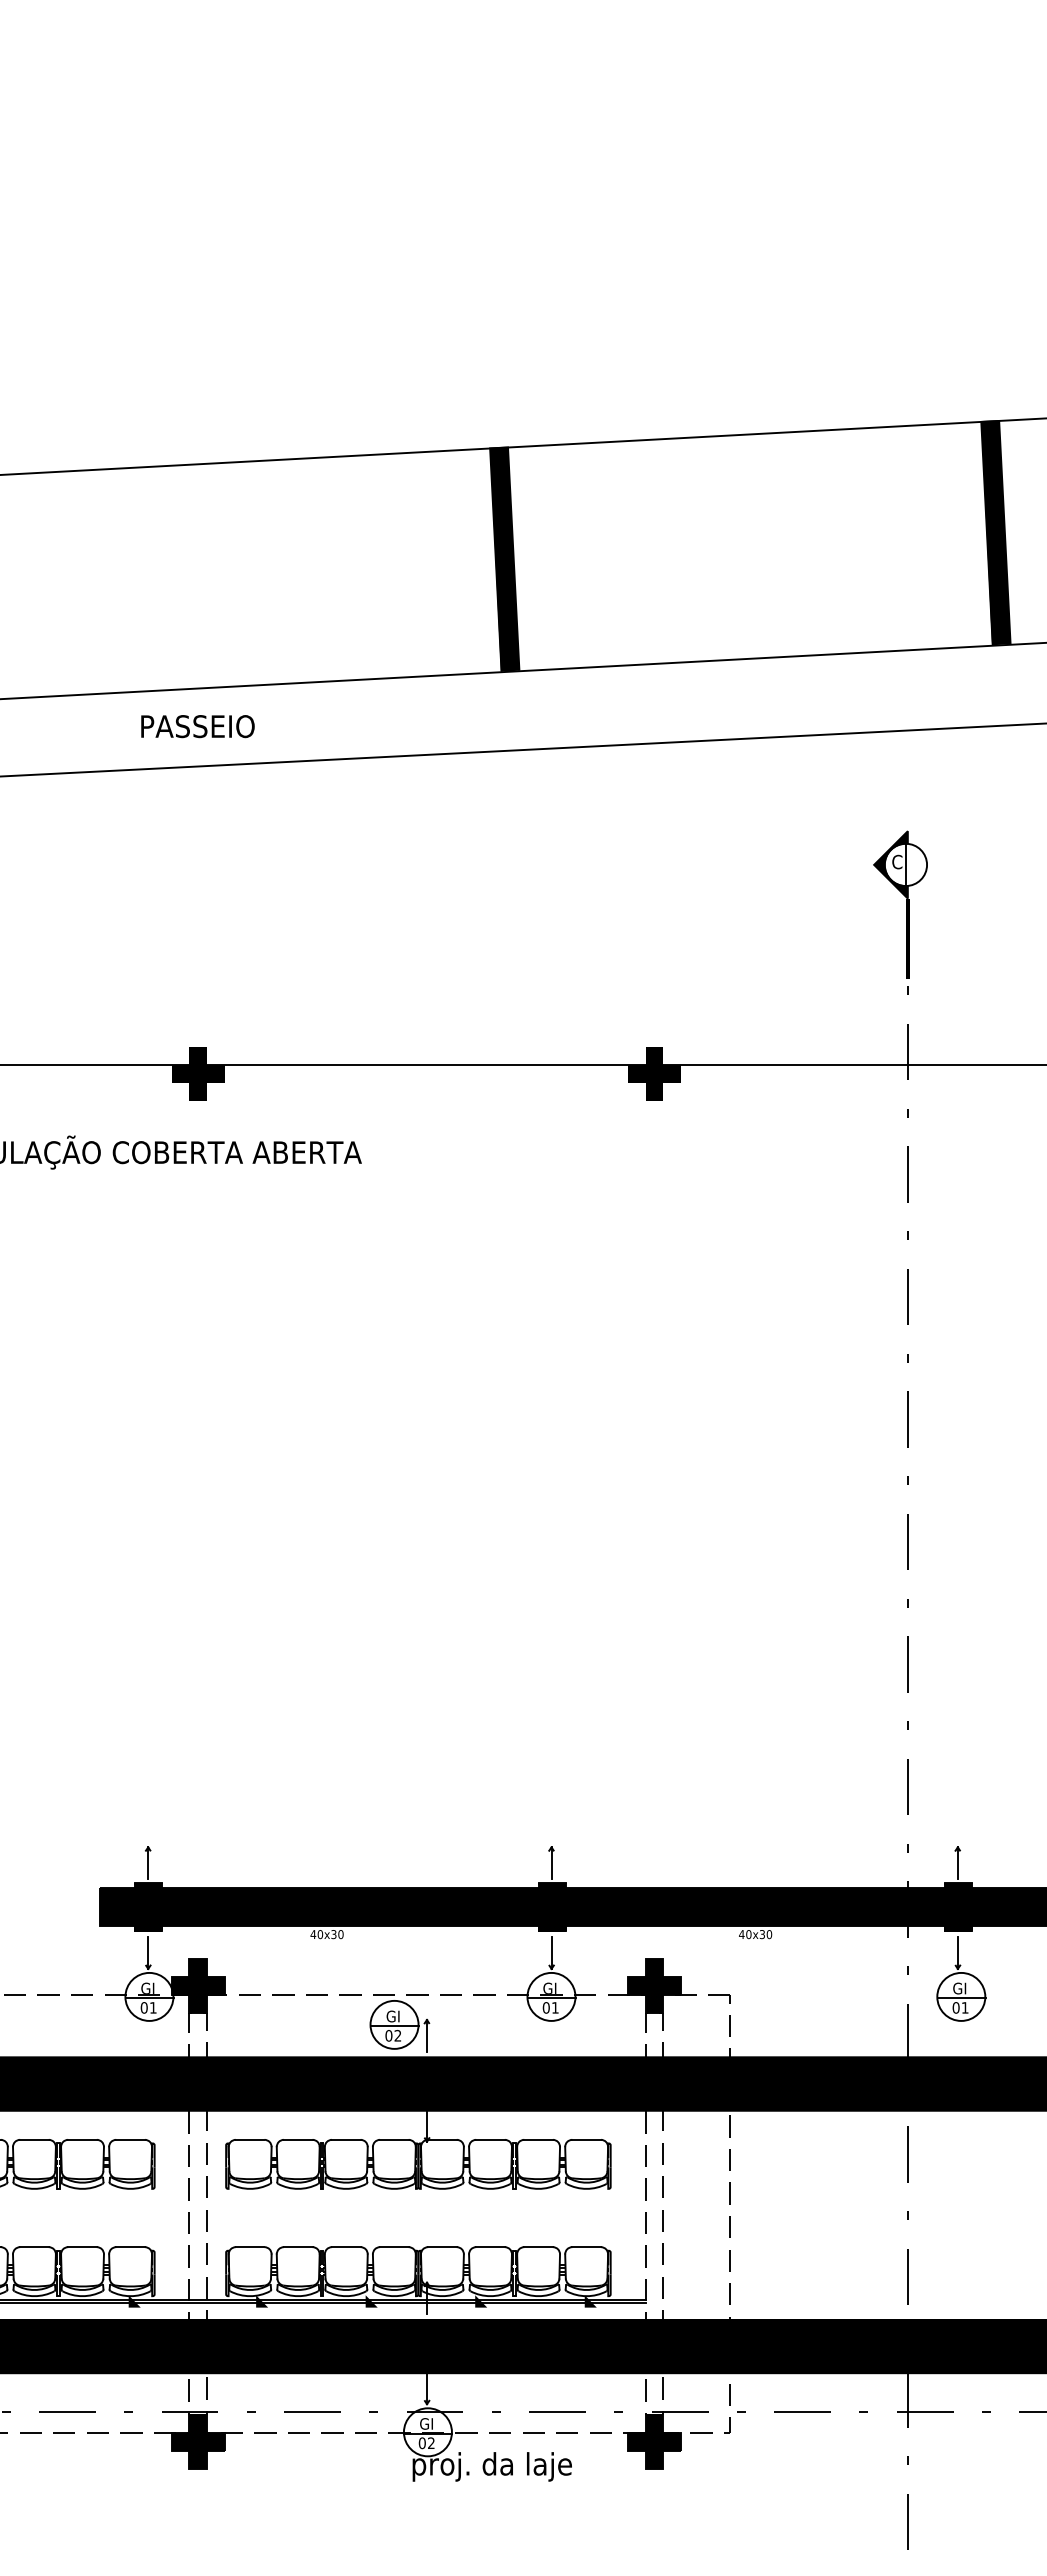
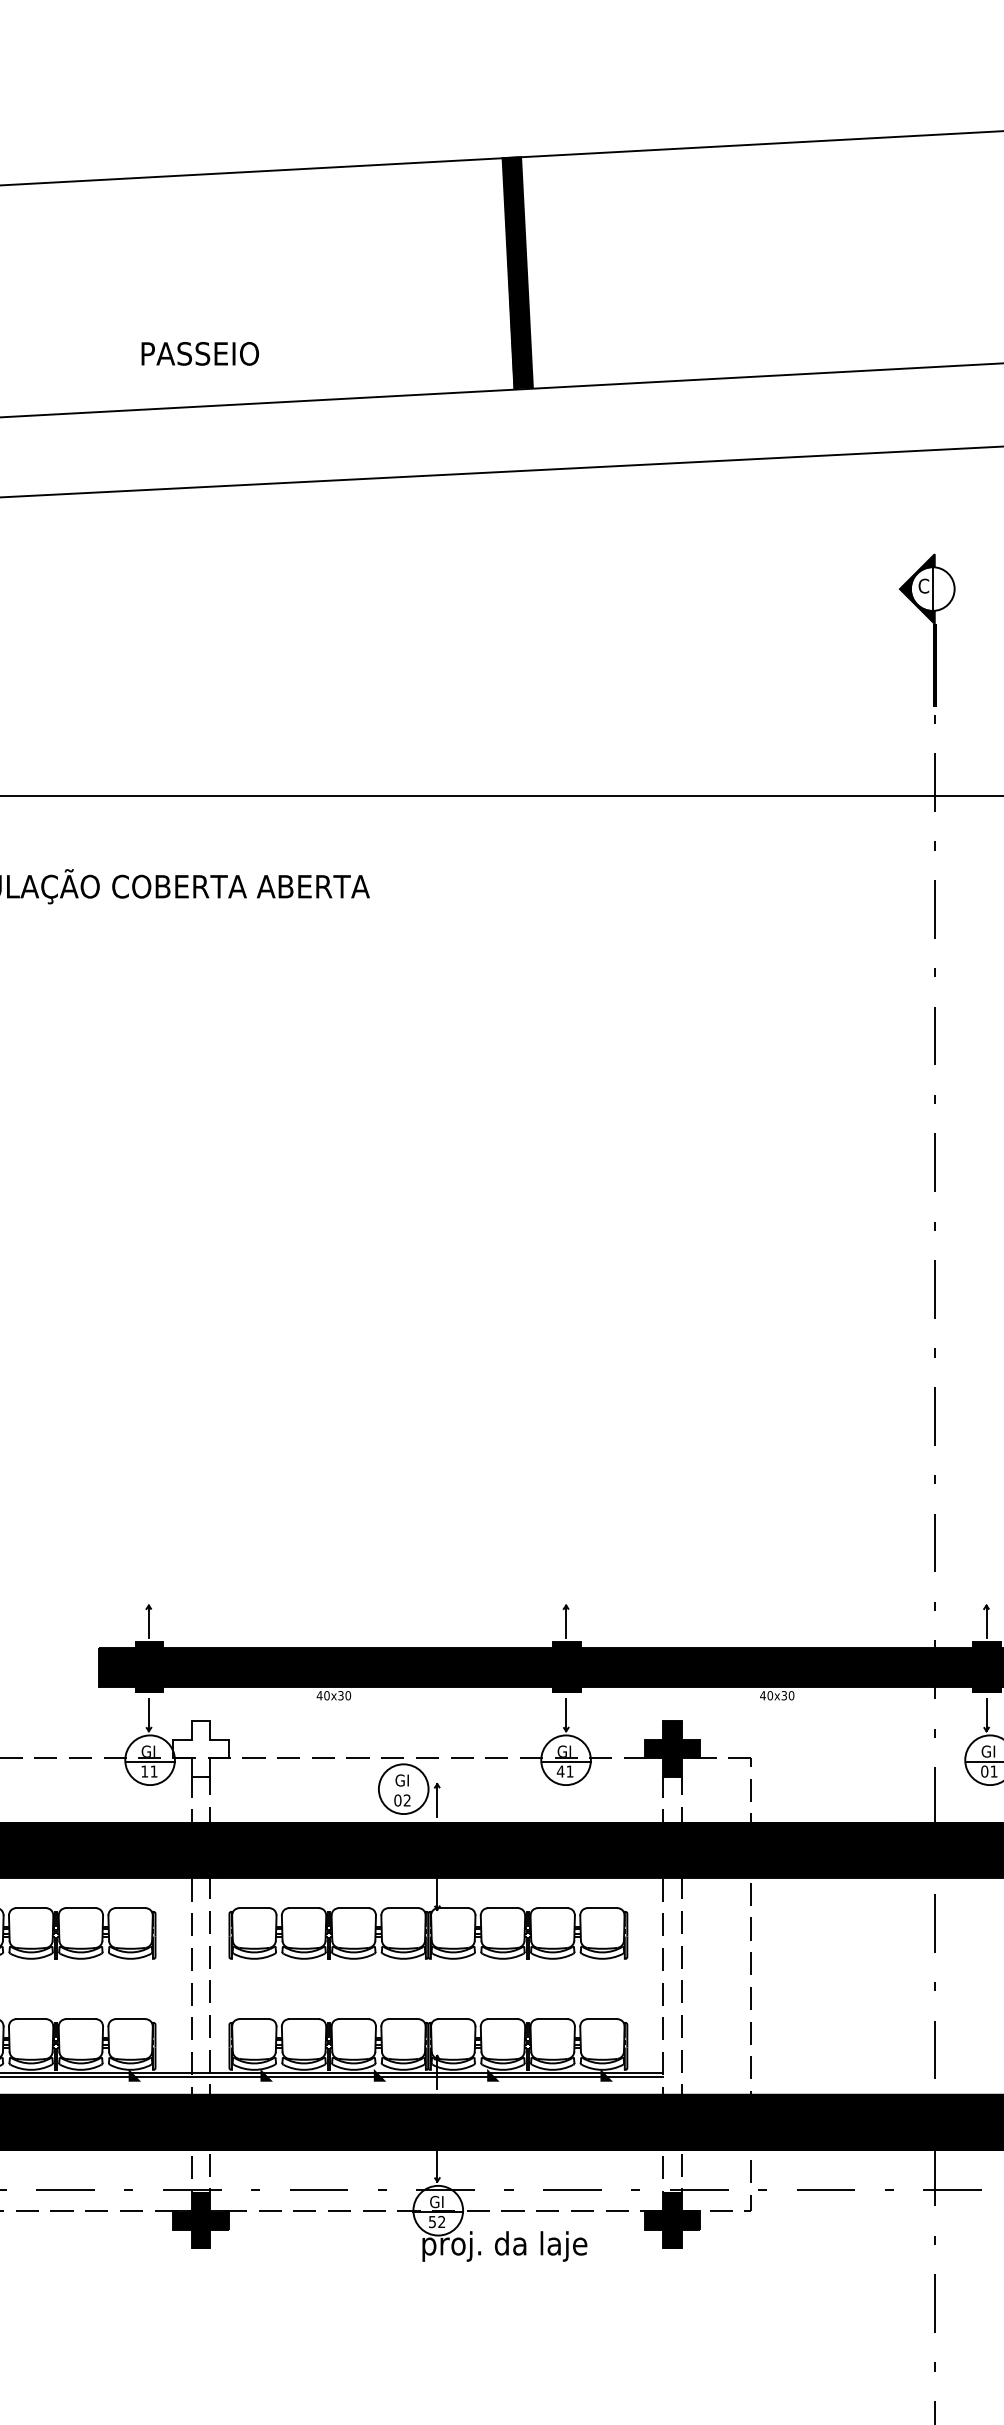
text: (197, 726) -> (199, 353), moved
fill: (198, 1073) -> (200, 804), removed
fill: (654, 1073) -> (672, 804), removed
fill: (198, 1985) -> (200, 1748), removed
text: (143, 2007) -> (143, 1771), 01 -> 11
text: (545, 2007) -> (559, 1771), 01 -> 41
line: (394, 2026) -> (403, 1790), removed
text: (421, 2443) -> (431, 2222), 02 -> 52

